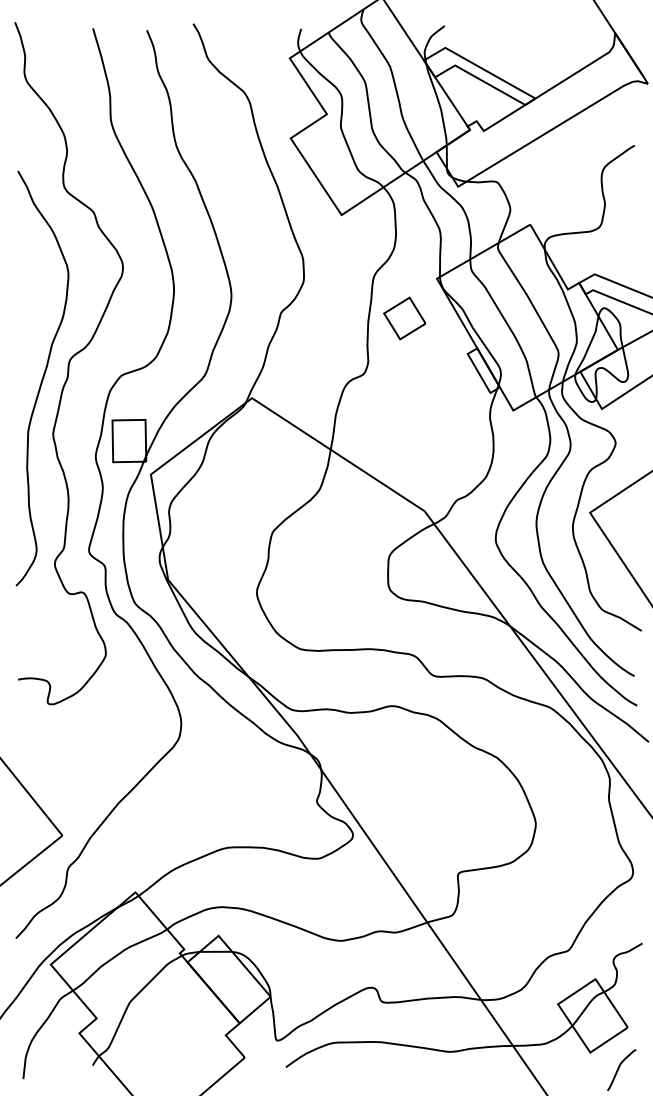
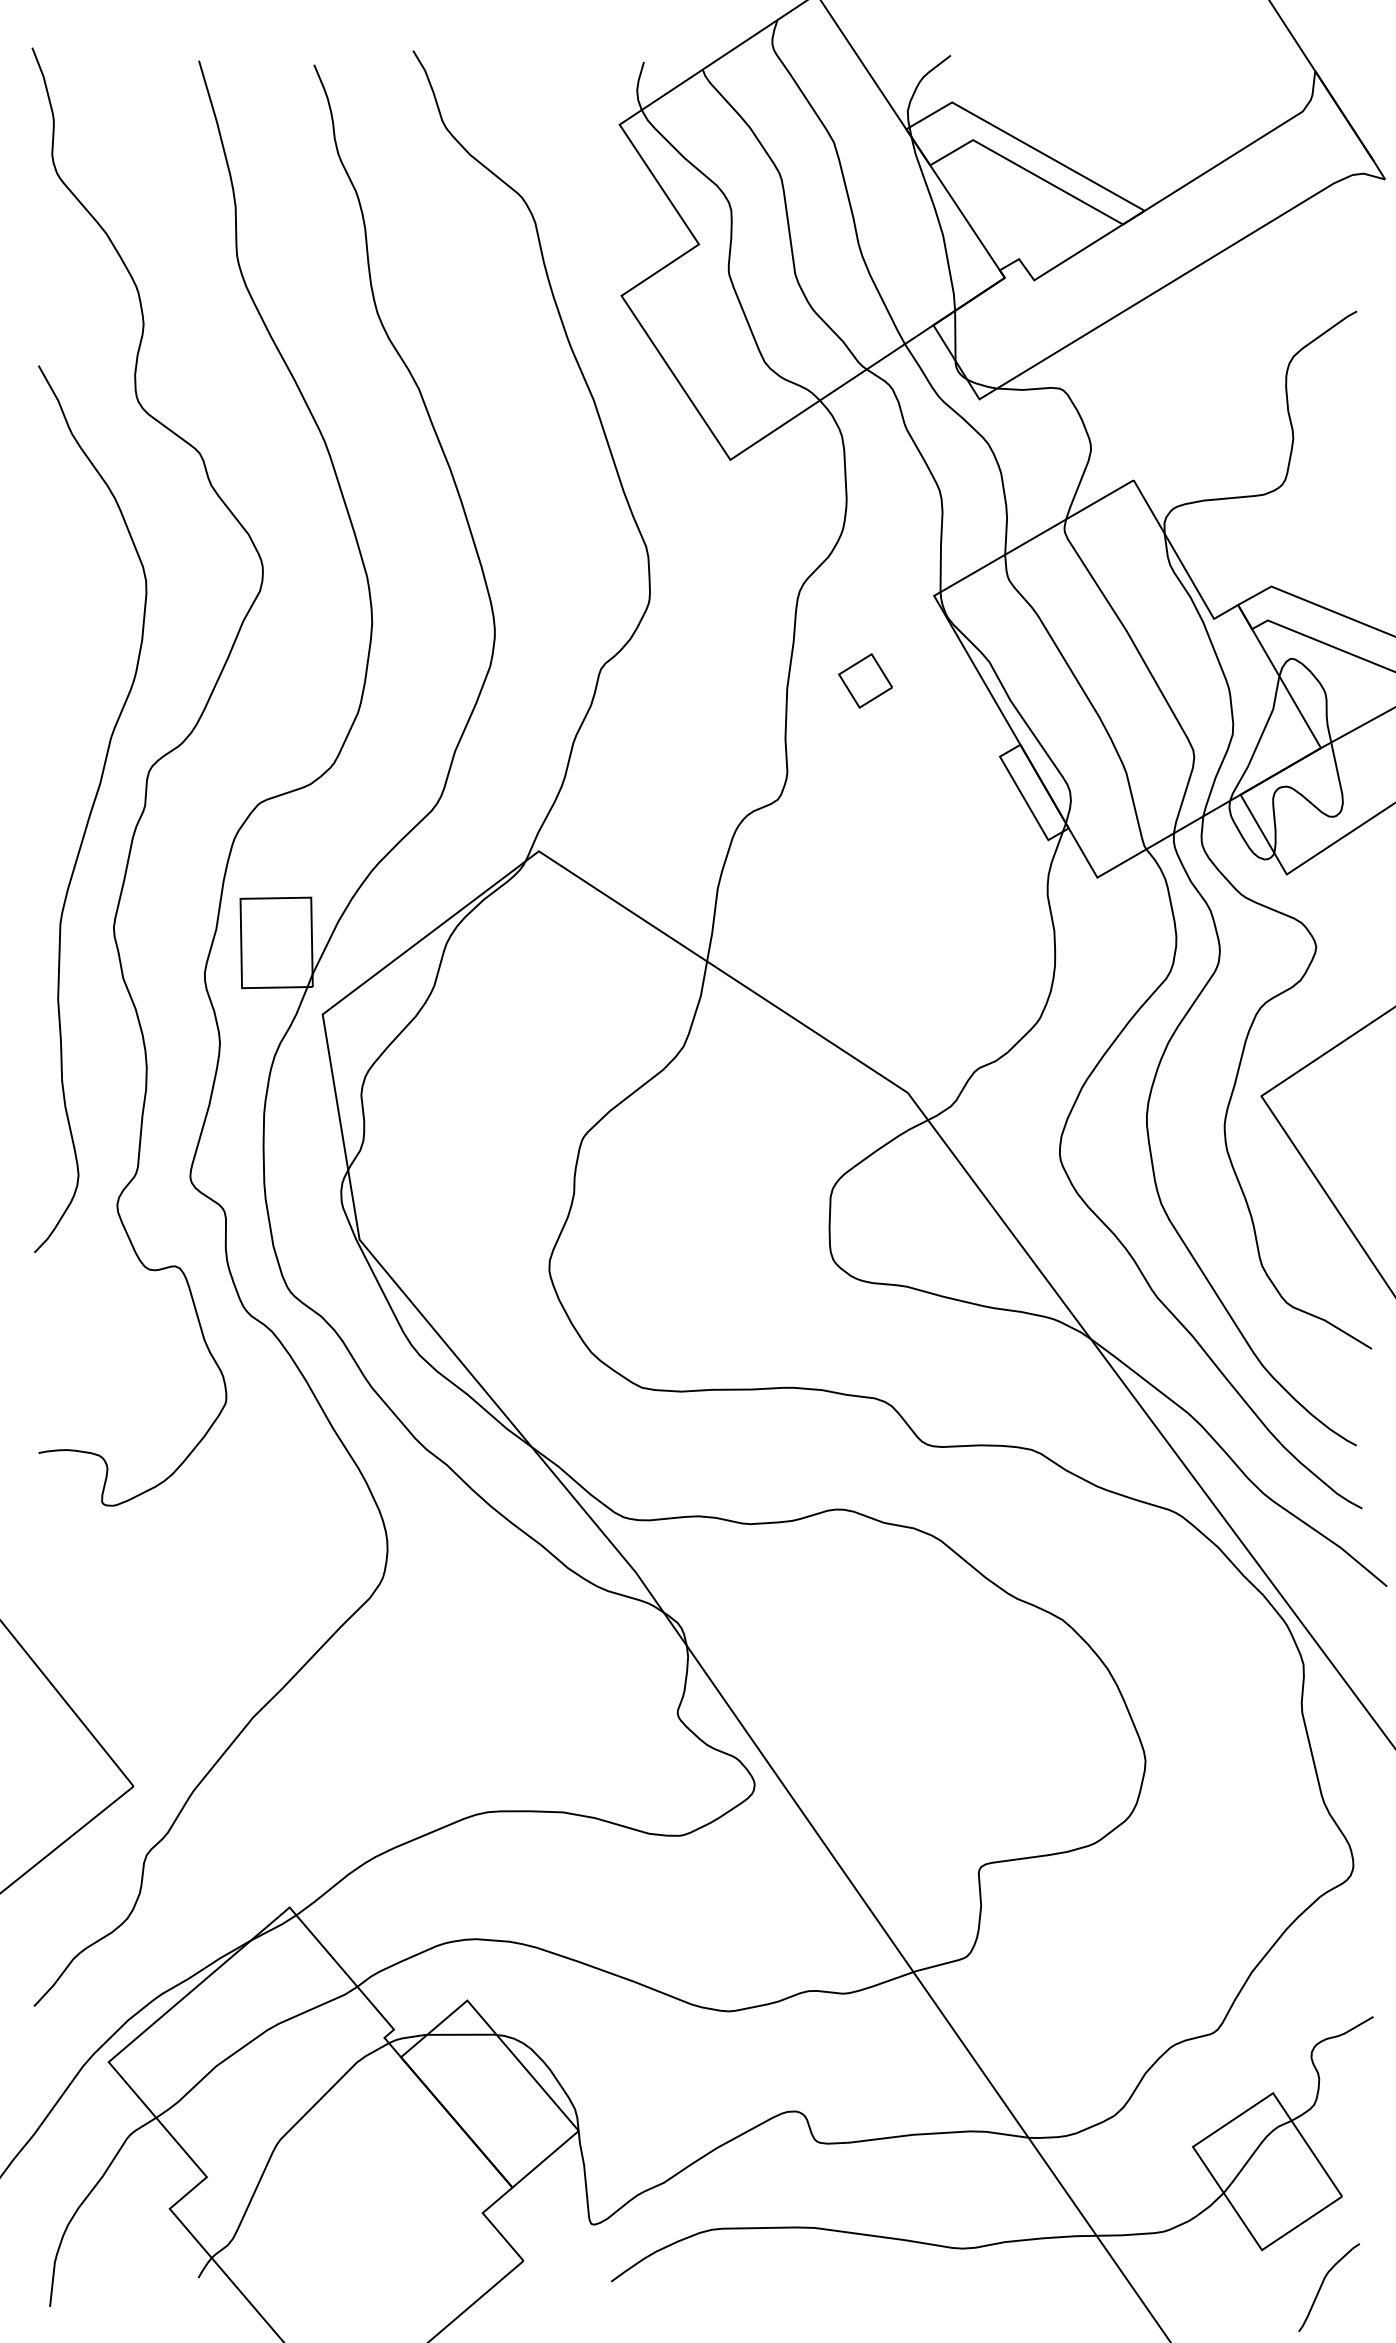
part: (404, 318) -> (864, 680), size x0.6

